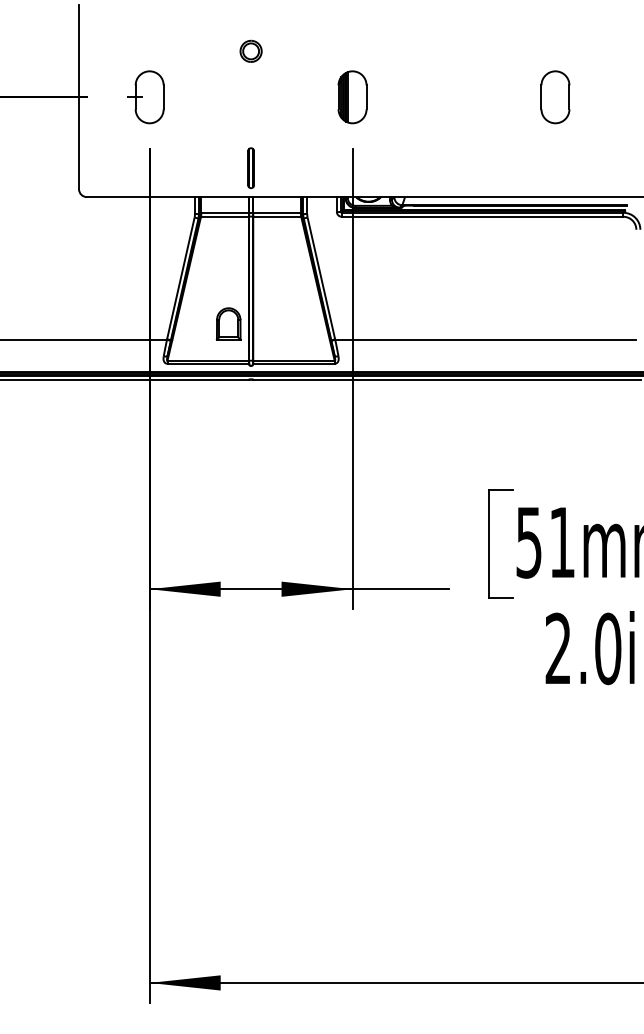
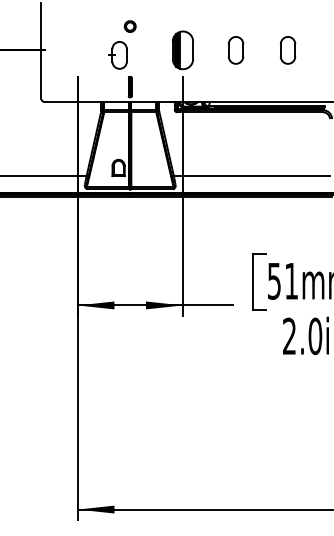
part: (145, 97) -> (117, 55), moved
part: (351, 97) -> (182, 50), size x1.4
part: (456, 97) -> (236, 50), added

